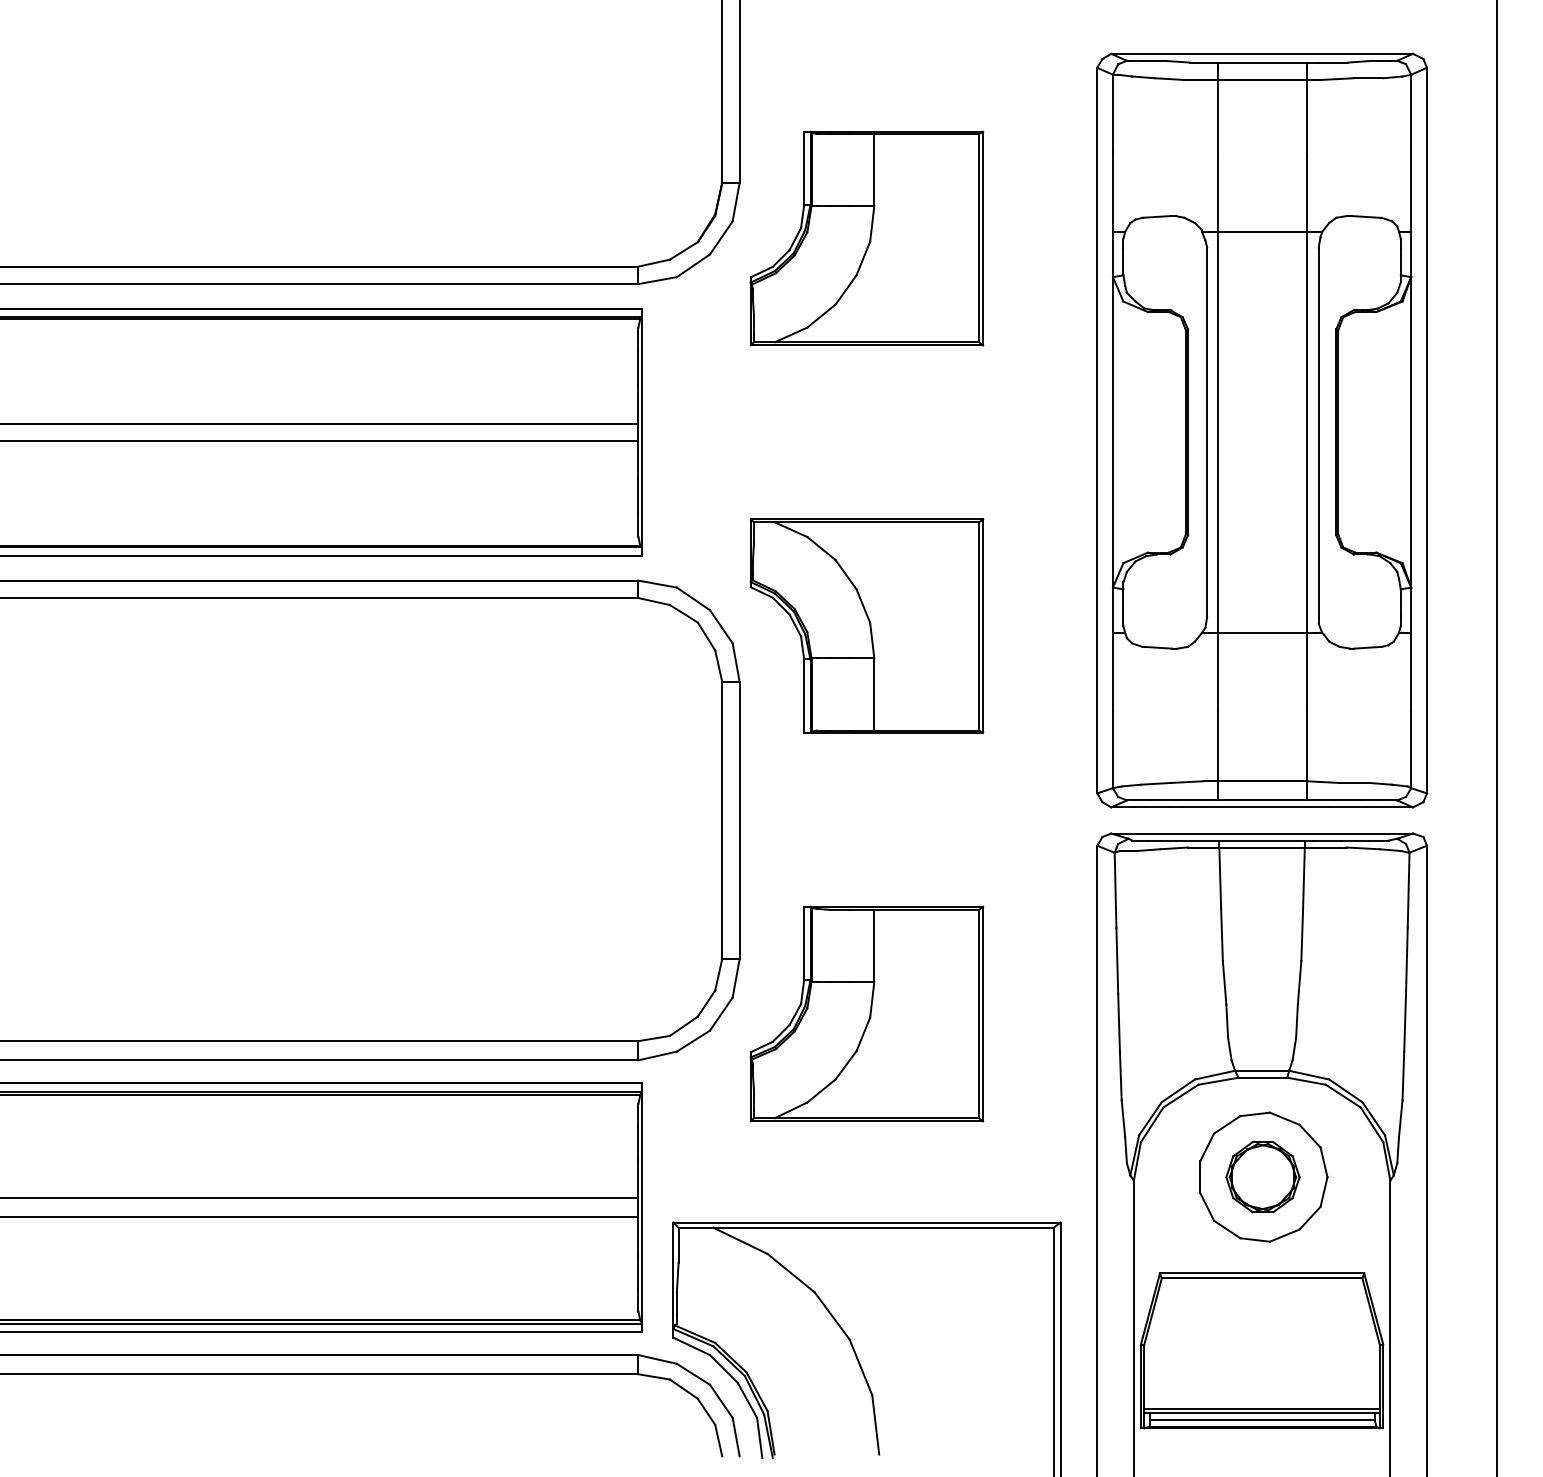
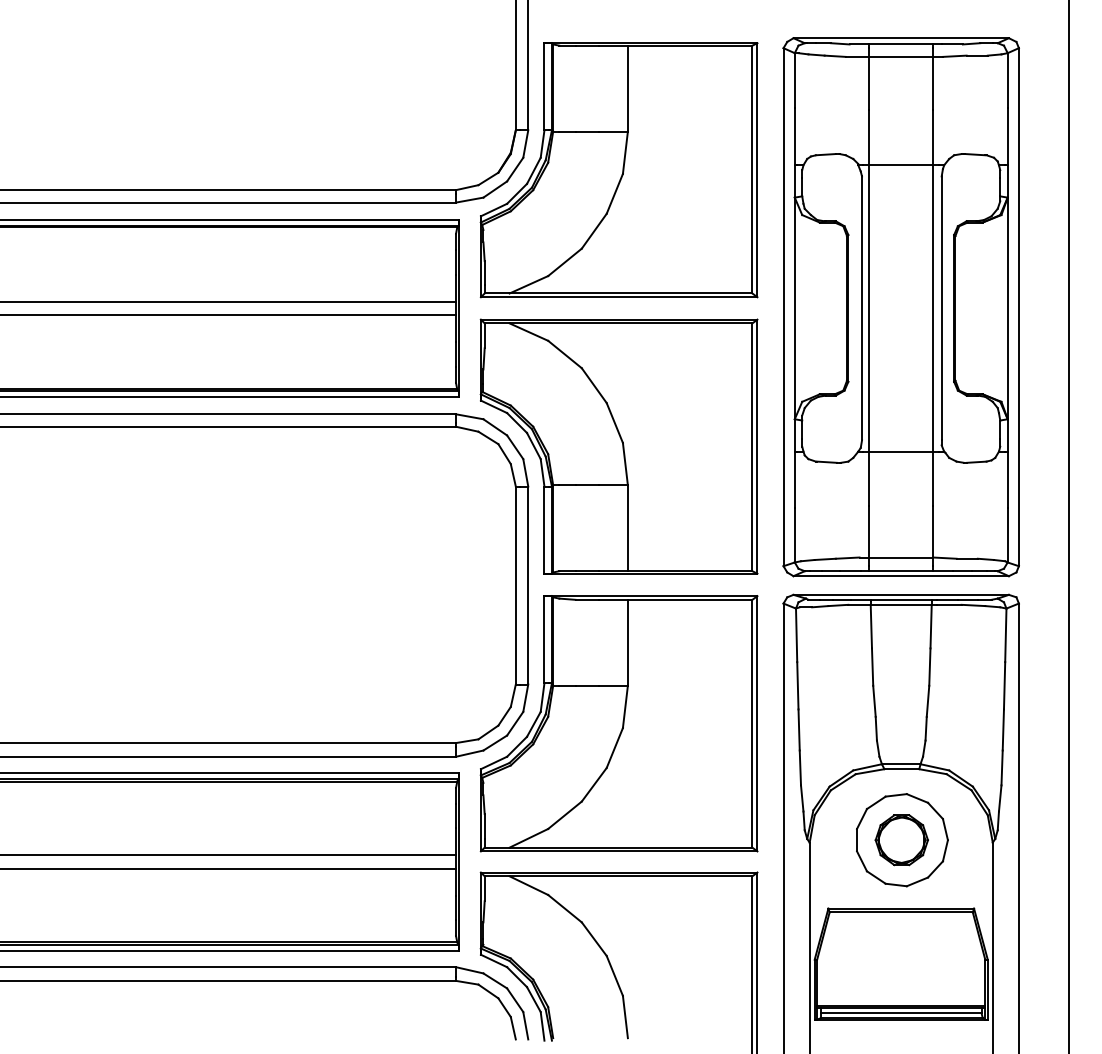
part: (866, 238) -> (618, 170), size x1.67
part: (866, 625) -> (618, 446), size x1.67
part: (866, 1013) -> (618, 723), size x1.67

